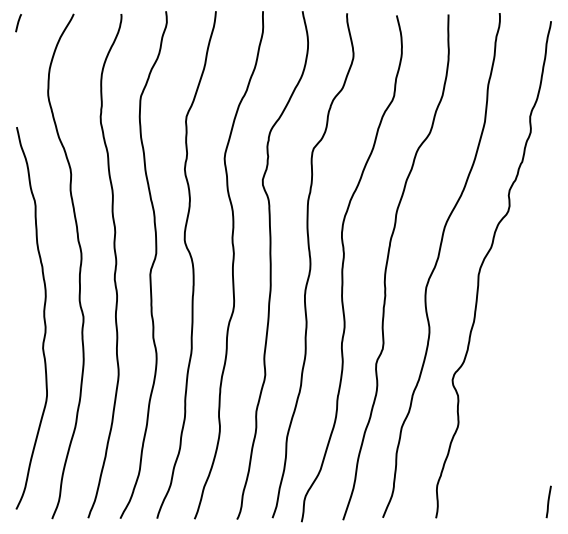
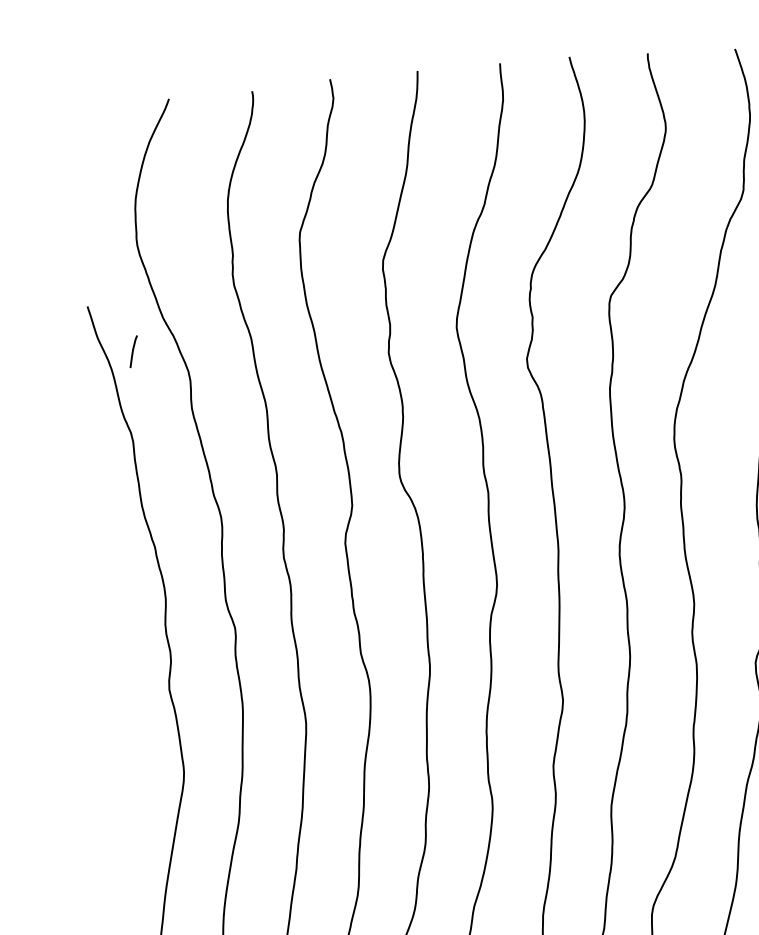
line: (18, 23) -> (133, 352), moved

